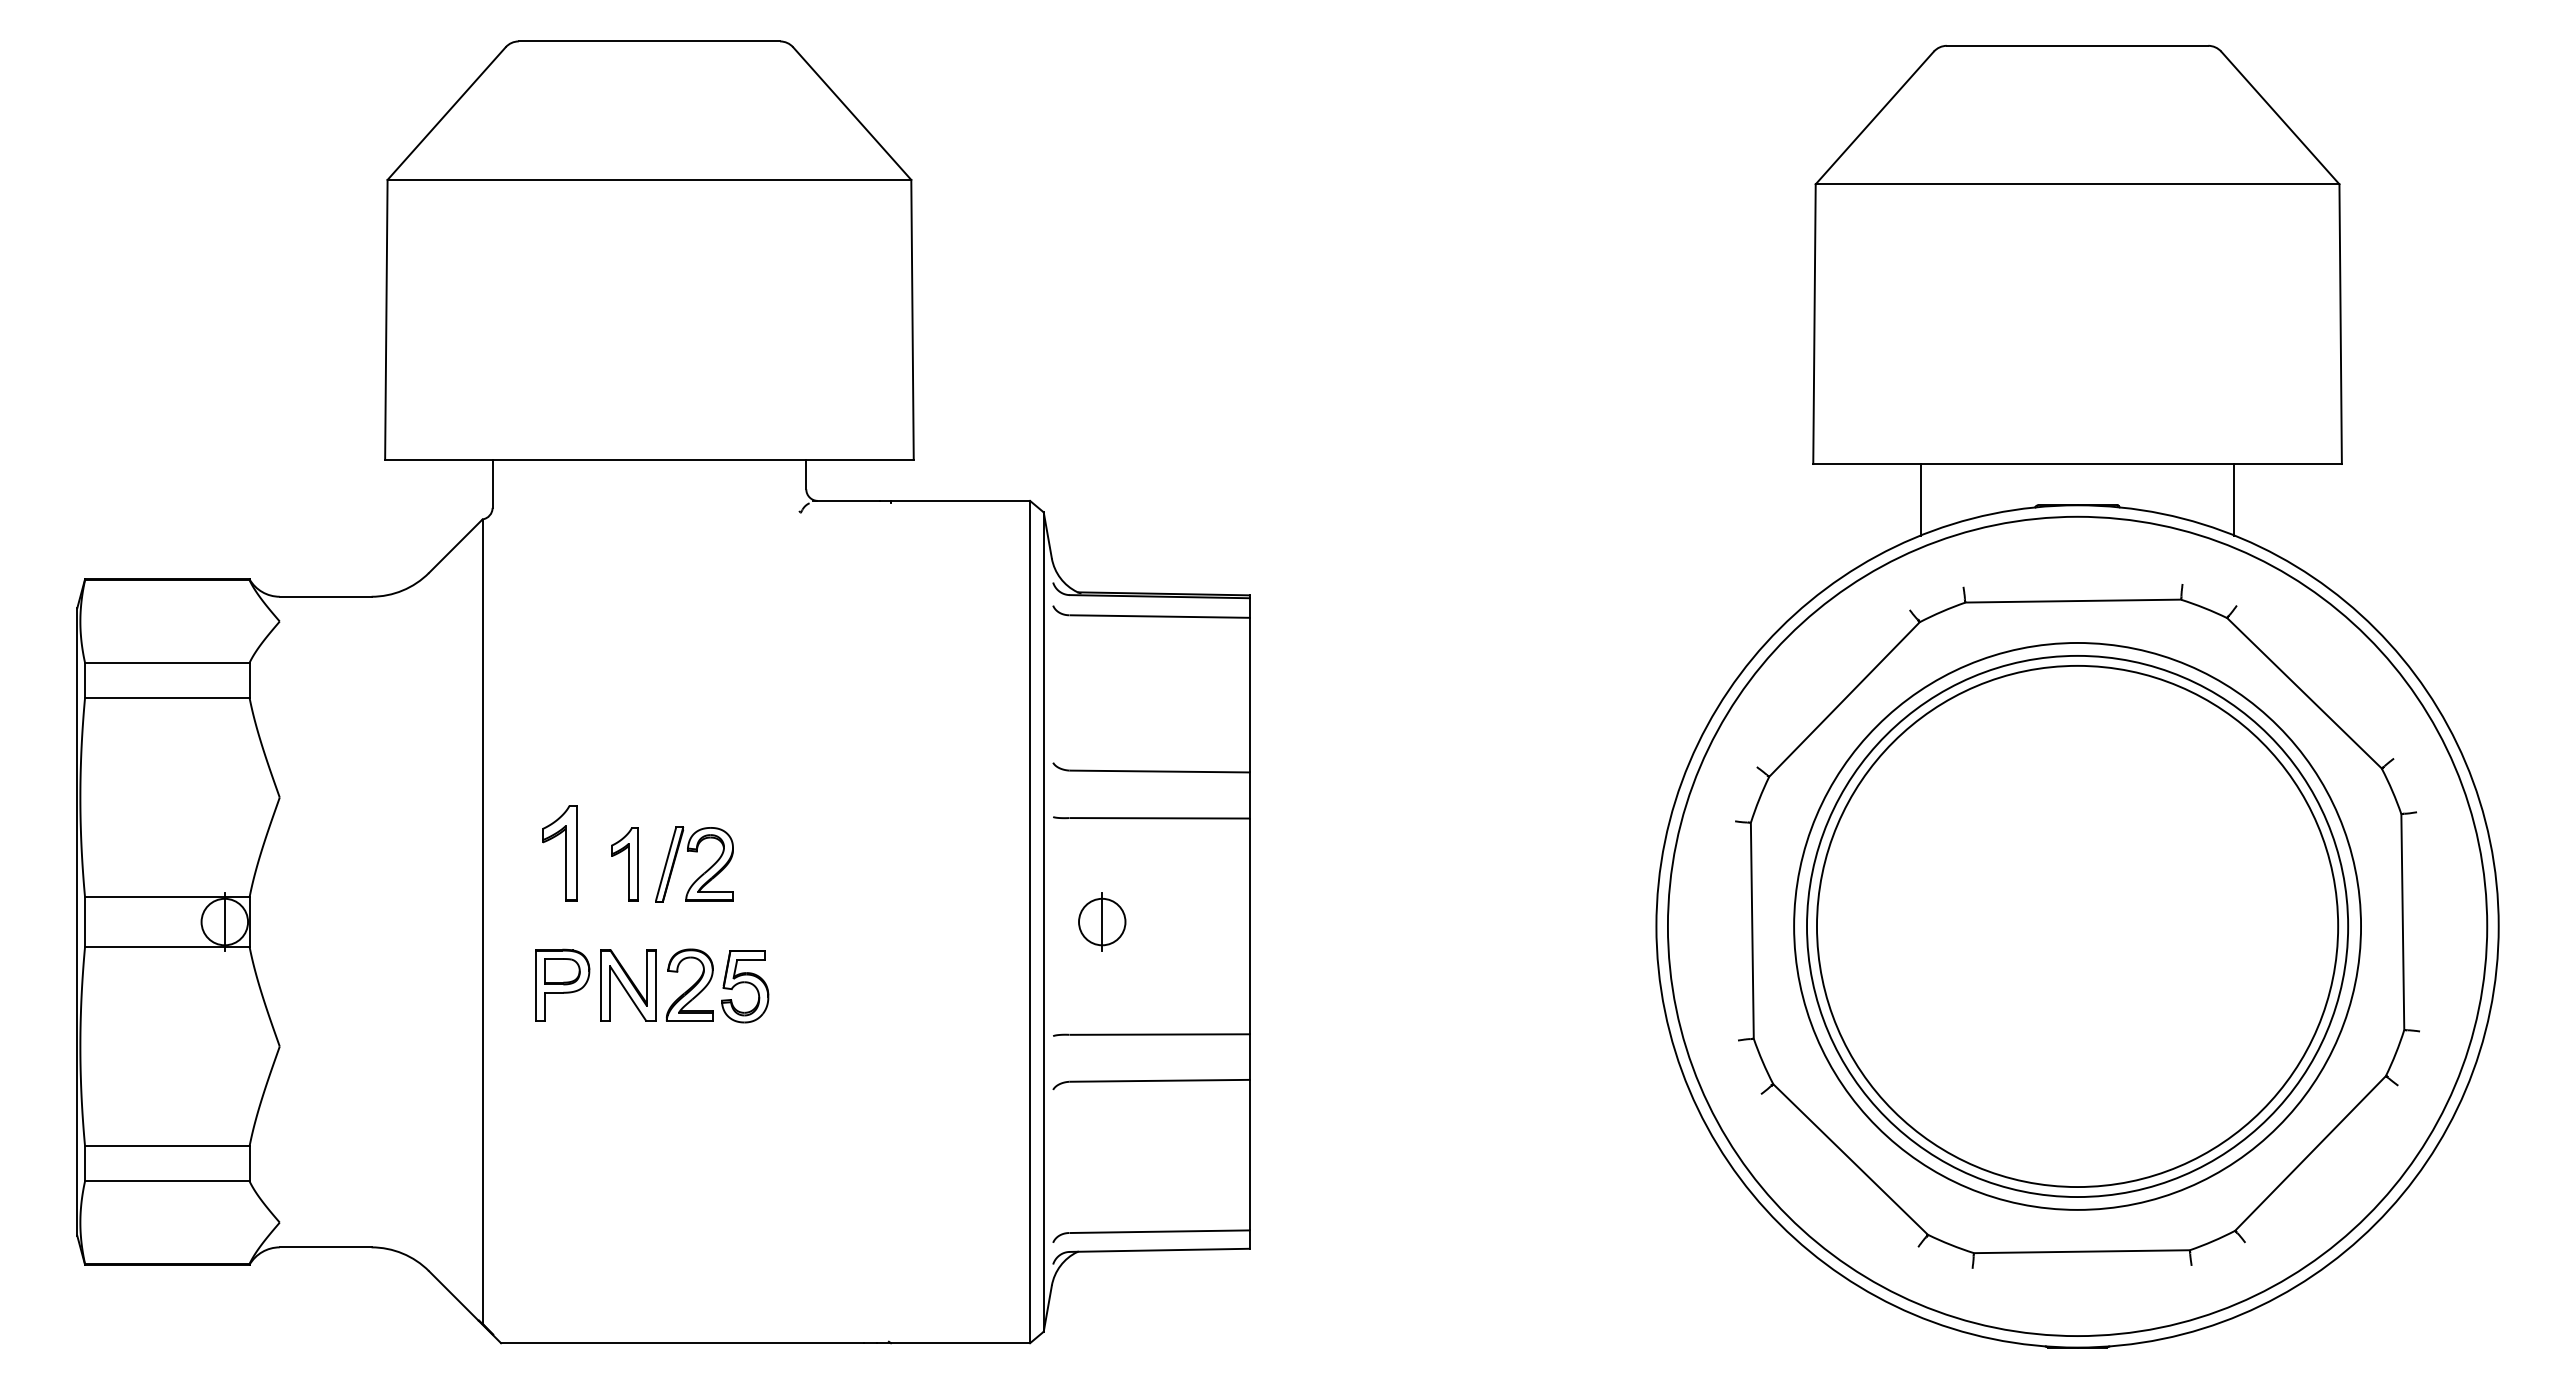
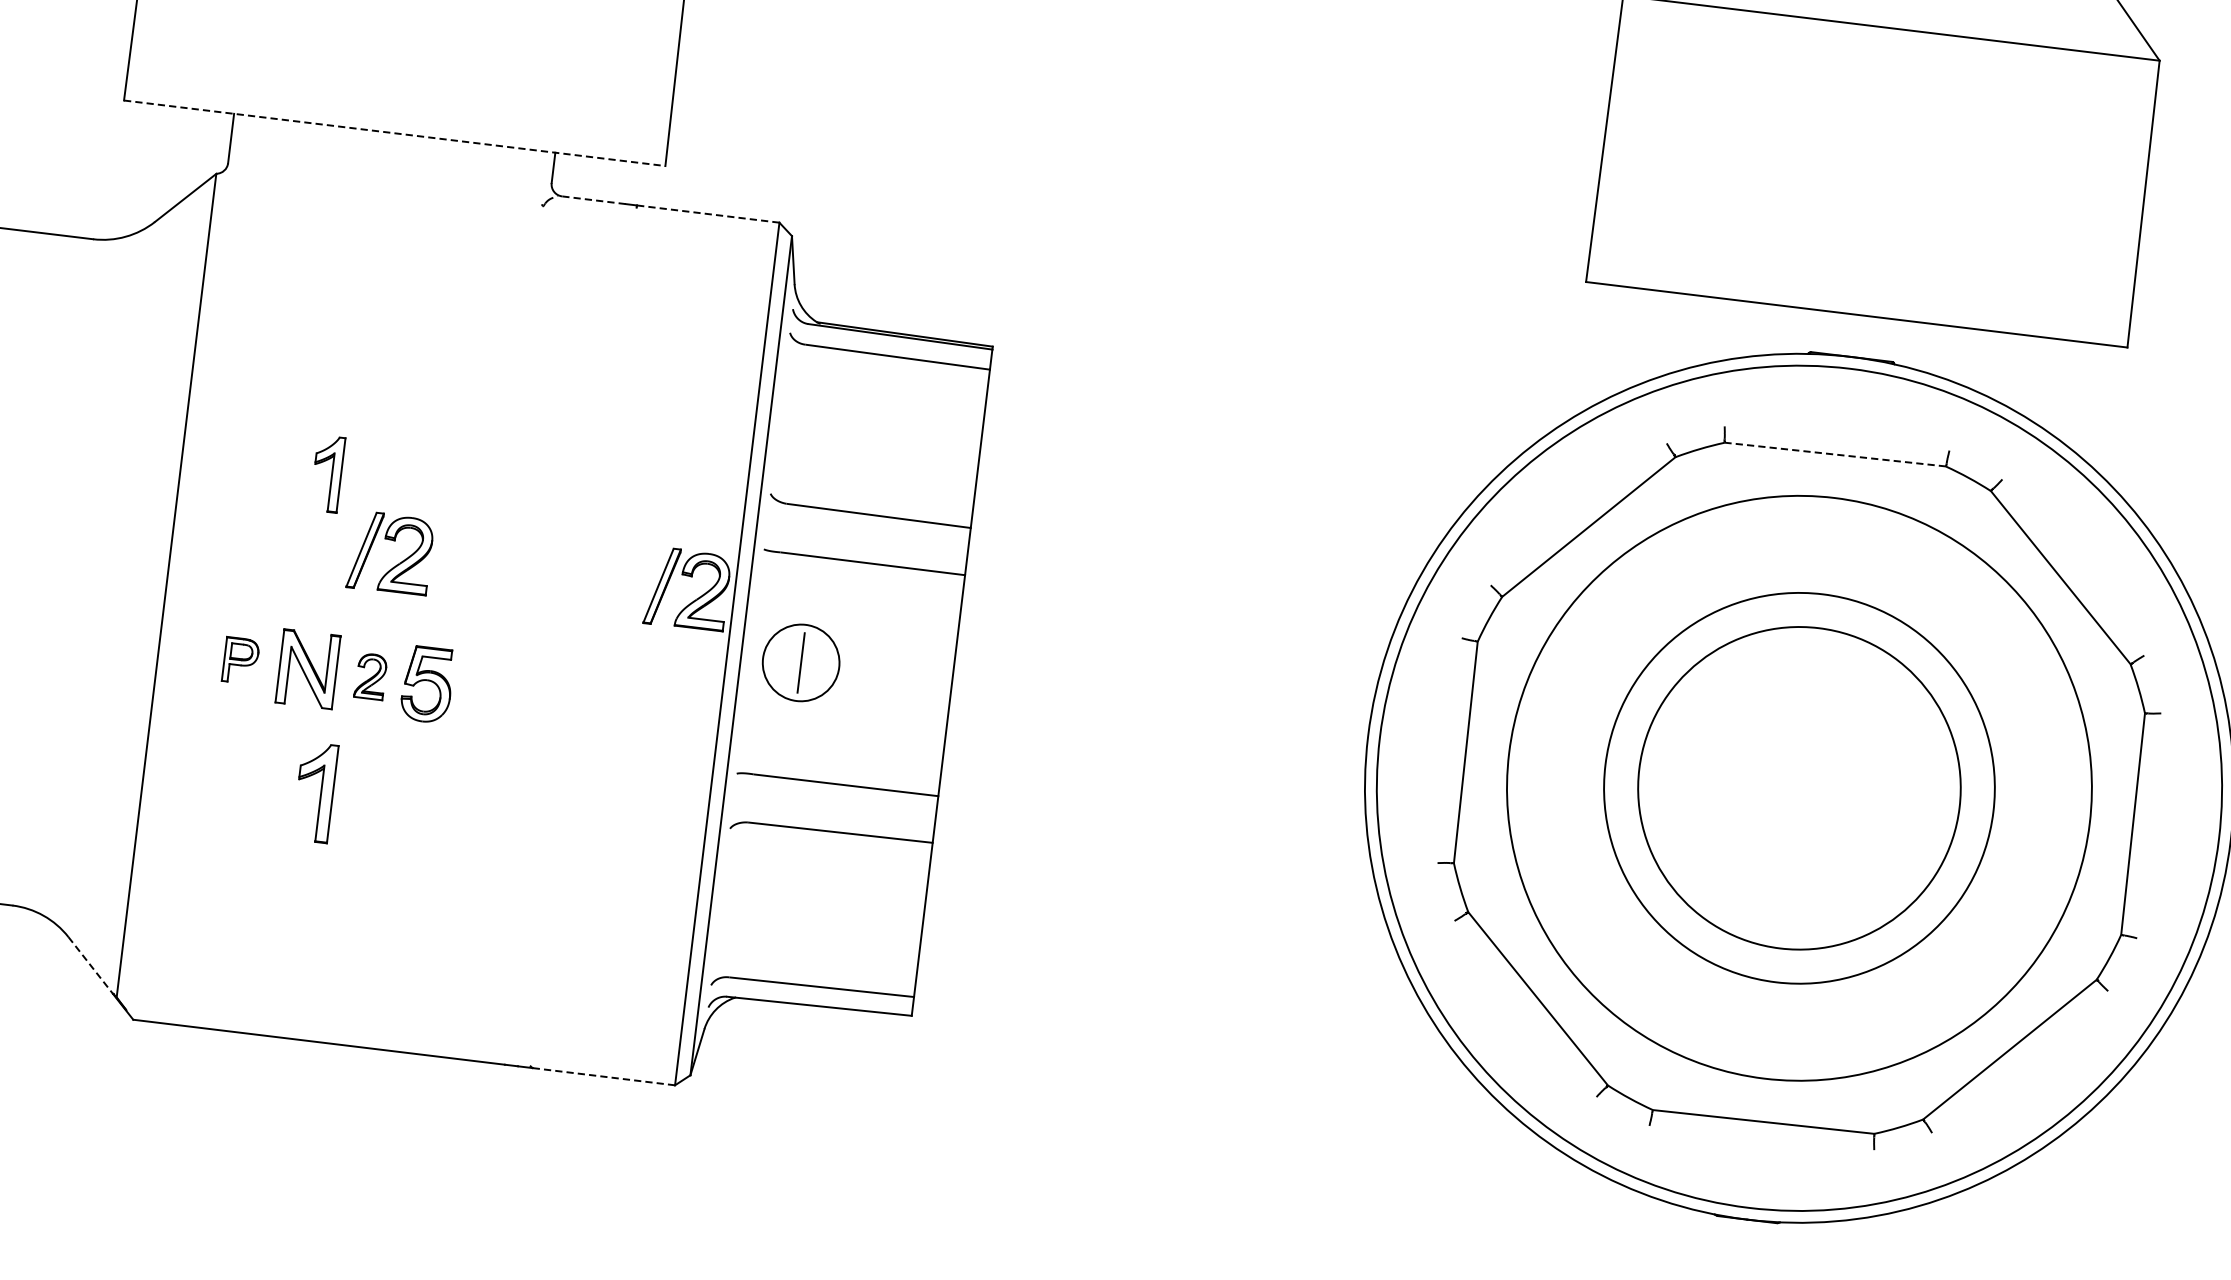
line: (649, 459) -> (394, 133), solid -> dashed
line: (1920, 499) -> (1691, 331), removed
line: (2234, 499) -> (2013, 370), removed
line: (846, 500) -> (591, 199), solid -> dashed
line: (960, 500) -> (708, 213), solid -> dashed
line: (2073, 601) -> (1835, 455), solid -> dashed
part: (984, 852) -> (689, 577), added
part: (559, 853) -> (314, 792), moved
part: (624, 864) -> (327, 474), moved
circle: (1102, 921) -> (801, 662), size x1.6
circle: (2077, 926) -> (1799, 788), size x0.6
circle: (2077, 926) -> (1799, 788), size x0.7
part: (562, 984) -> (240, 659), size x0.6
part: (689, 984) -> (370, 675), size x0.6
line: (454, 1296) -> (91, 966), solid -> dashed
line: (960, 1343) -> (603, 1076), solid -> dashed

